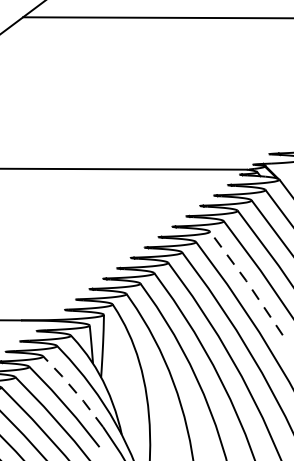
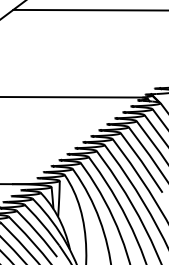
line: (246, 280) -> (141, 161), dashed -> solid
line: (73, 388) -> (42, 223), dashed -> solid

